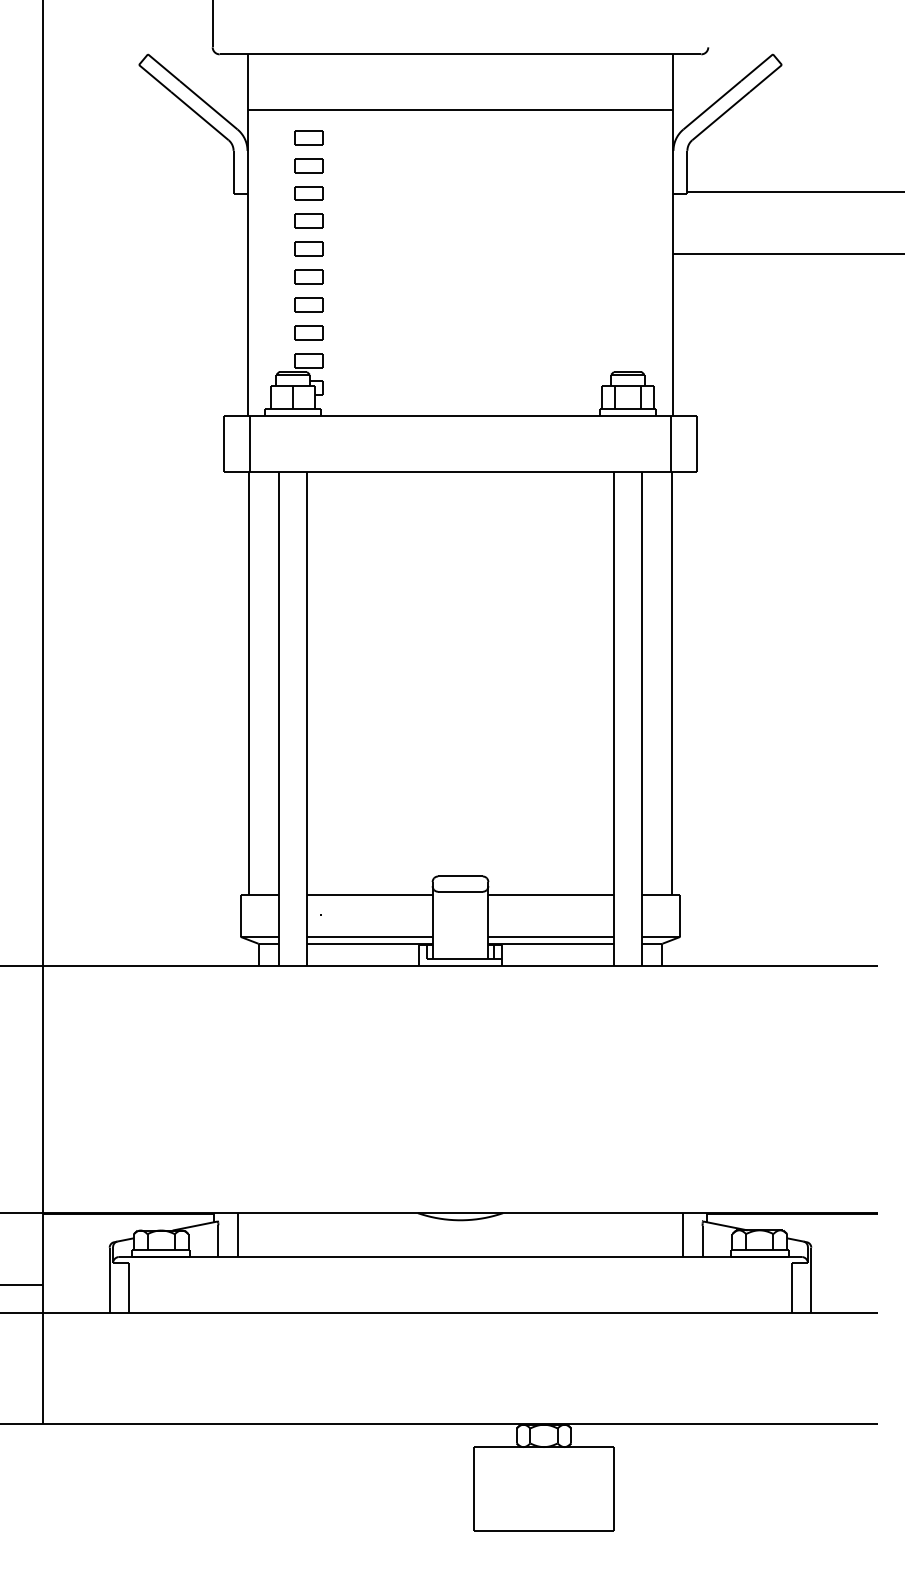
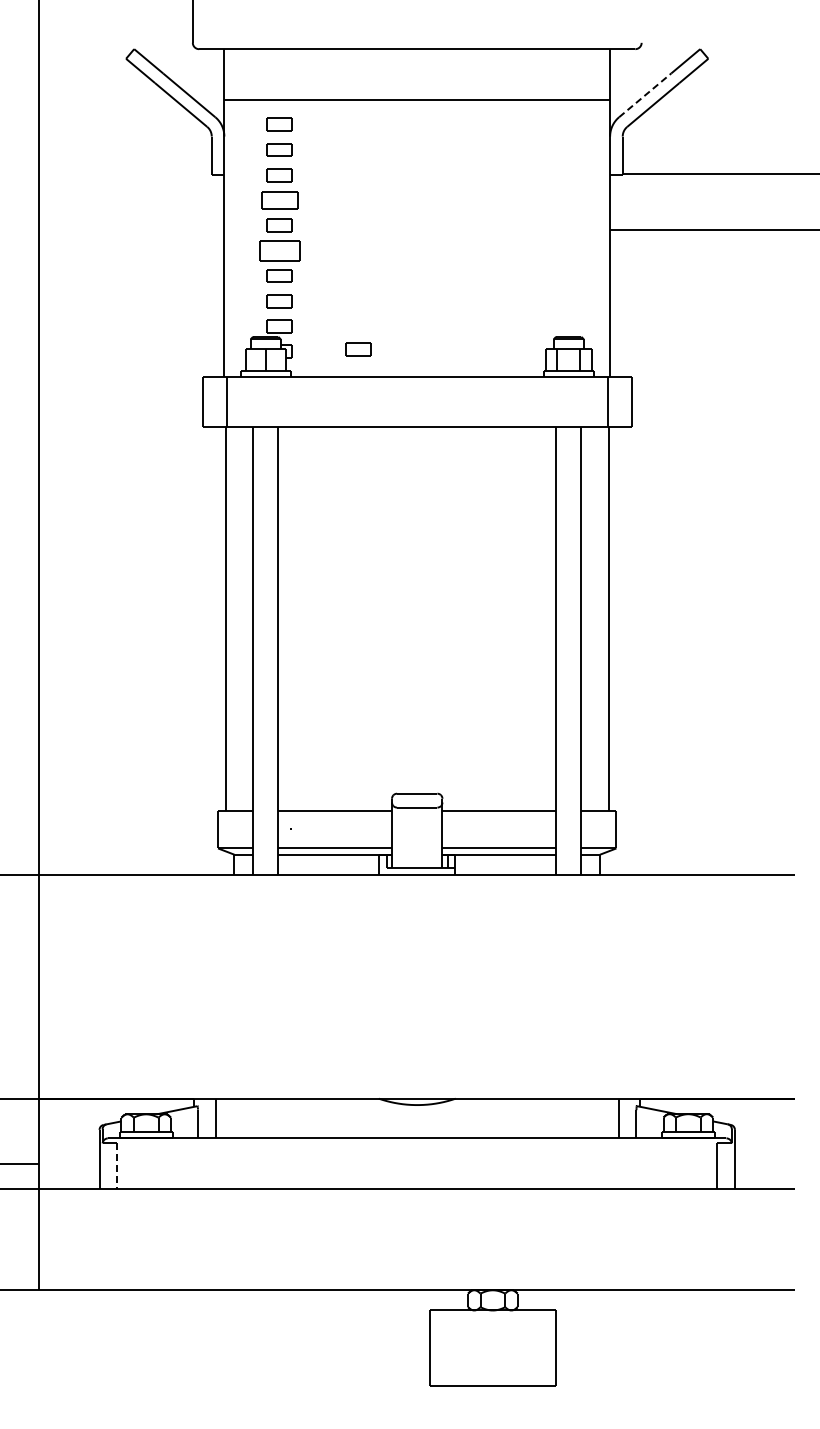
line: (712, 105) -> (645, 95), solid -> dashed
part: (308, 221) -> (279, 200), size x1.4
part: (308, 276) -> (279, 250), size x1.6
part: (395, 385) -> (358, 349), added
line: (129, 1288) -> (117, 1166), solid -> dashed

